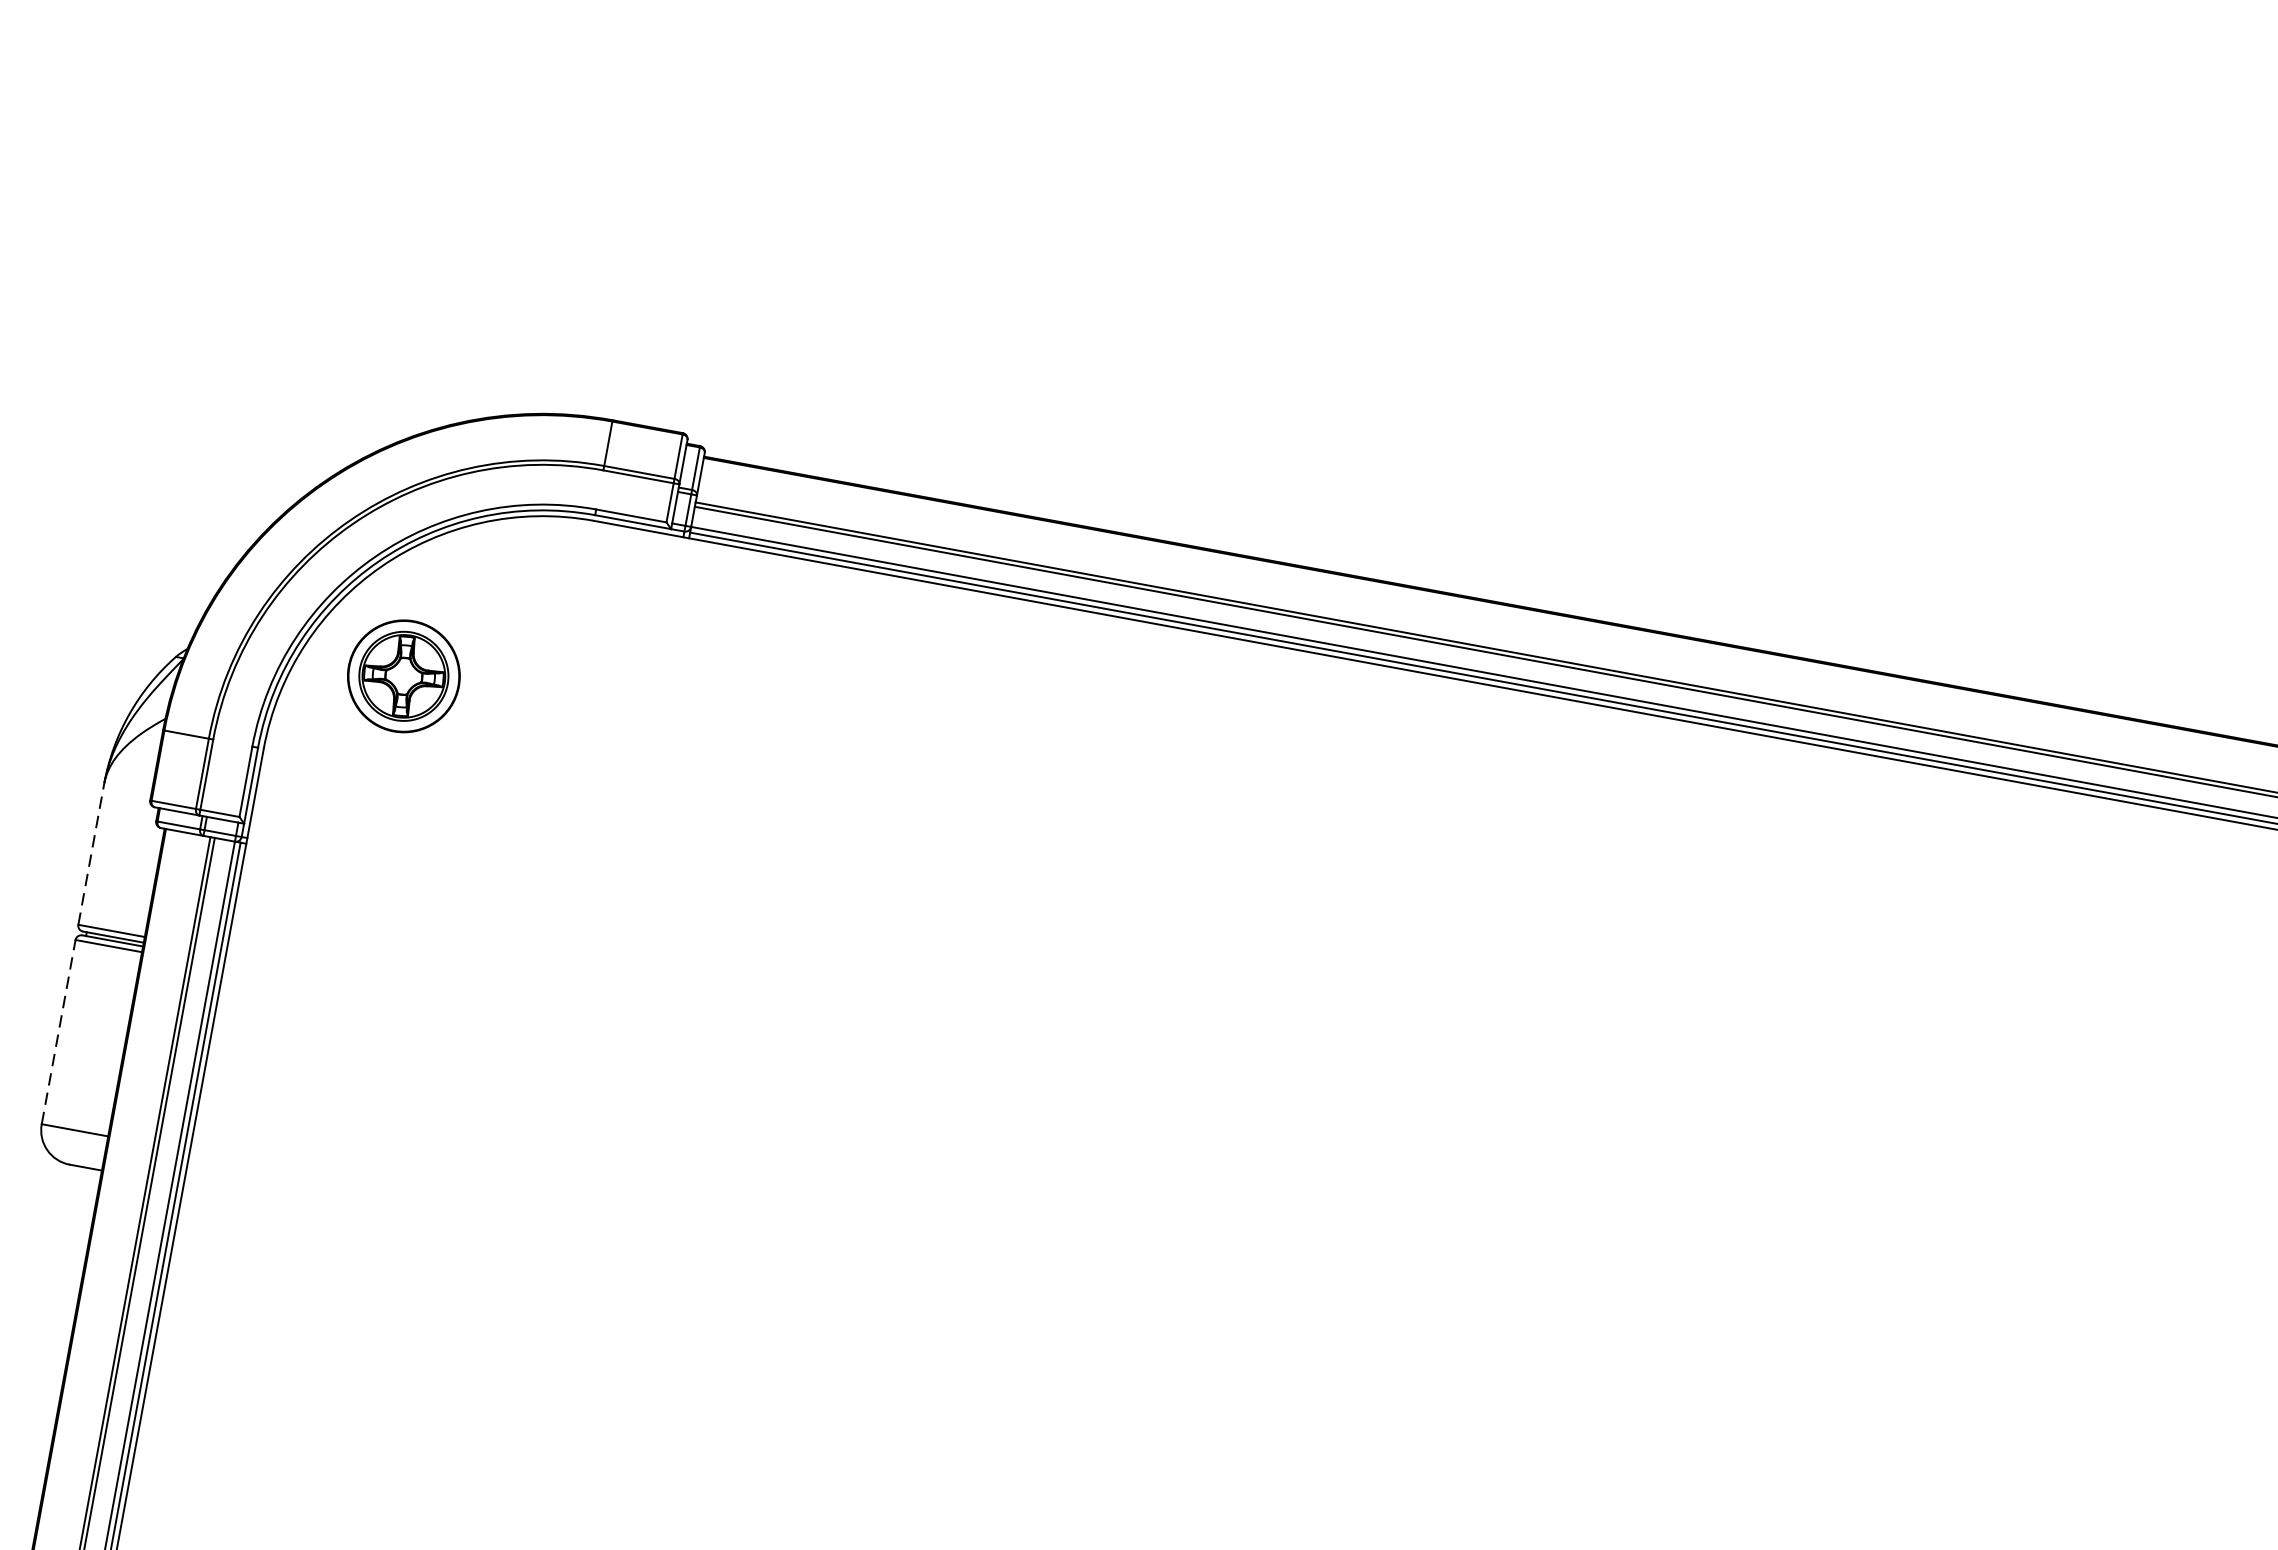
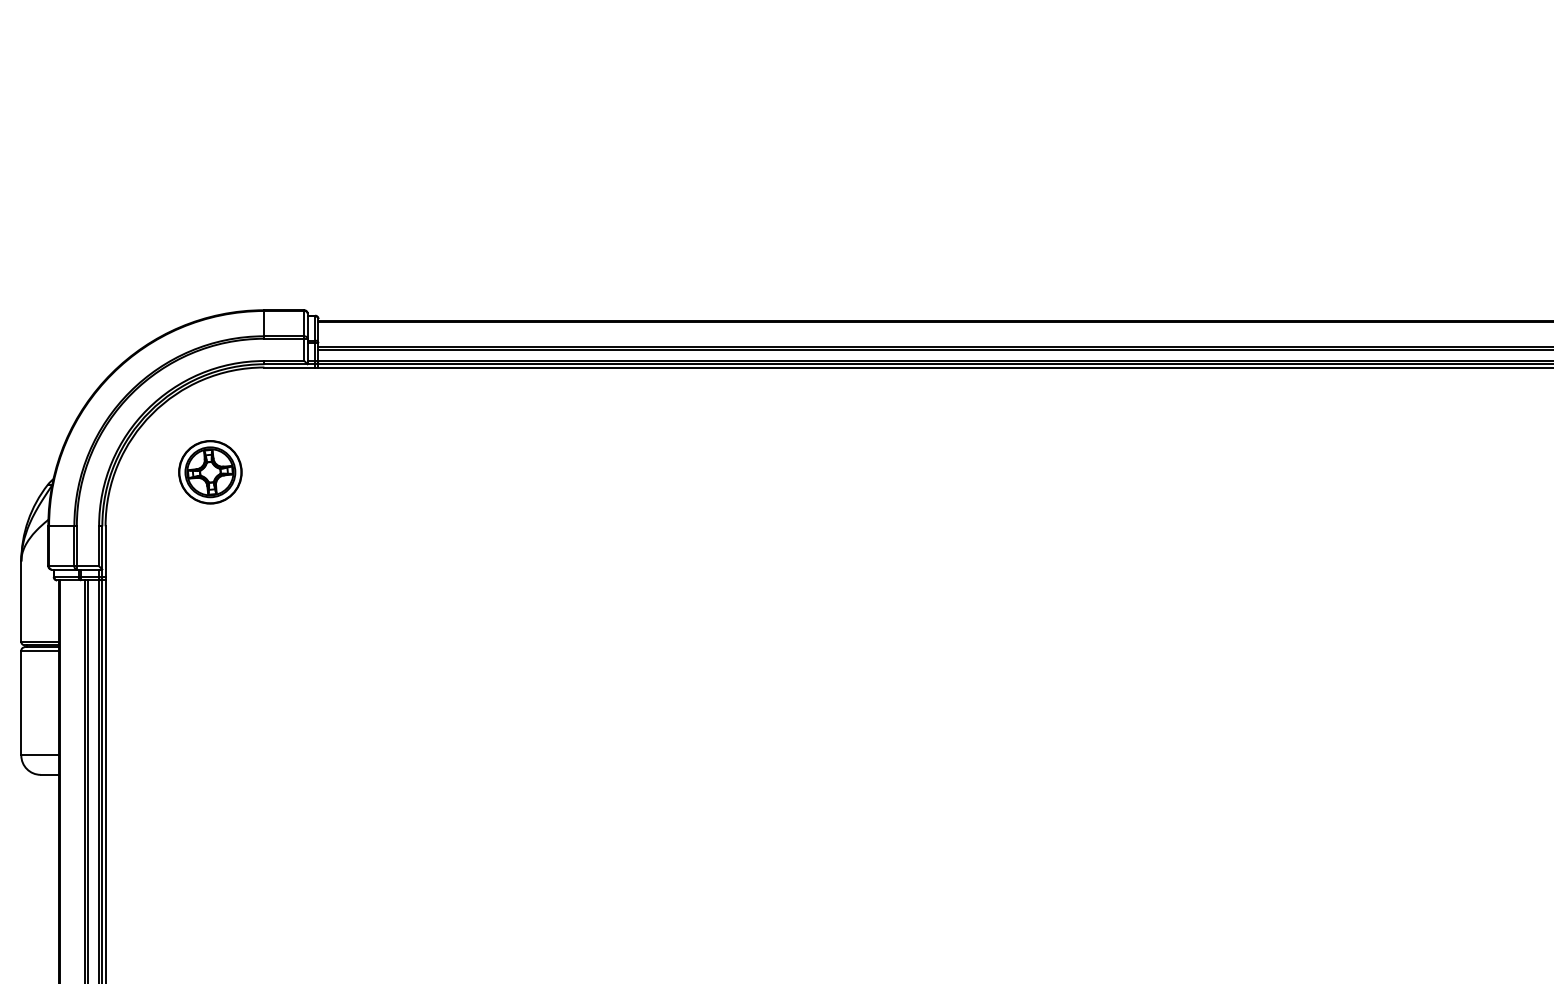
part: (404, 676) -> (210, 472), moved
line: (91, 853) -> (21, 601), dashed -> solid
line: (59, 1031) -> (21, 702), dashed -> solid

